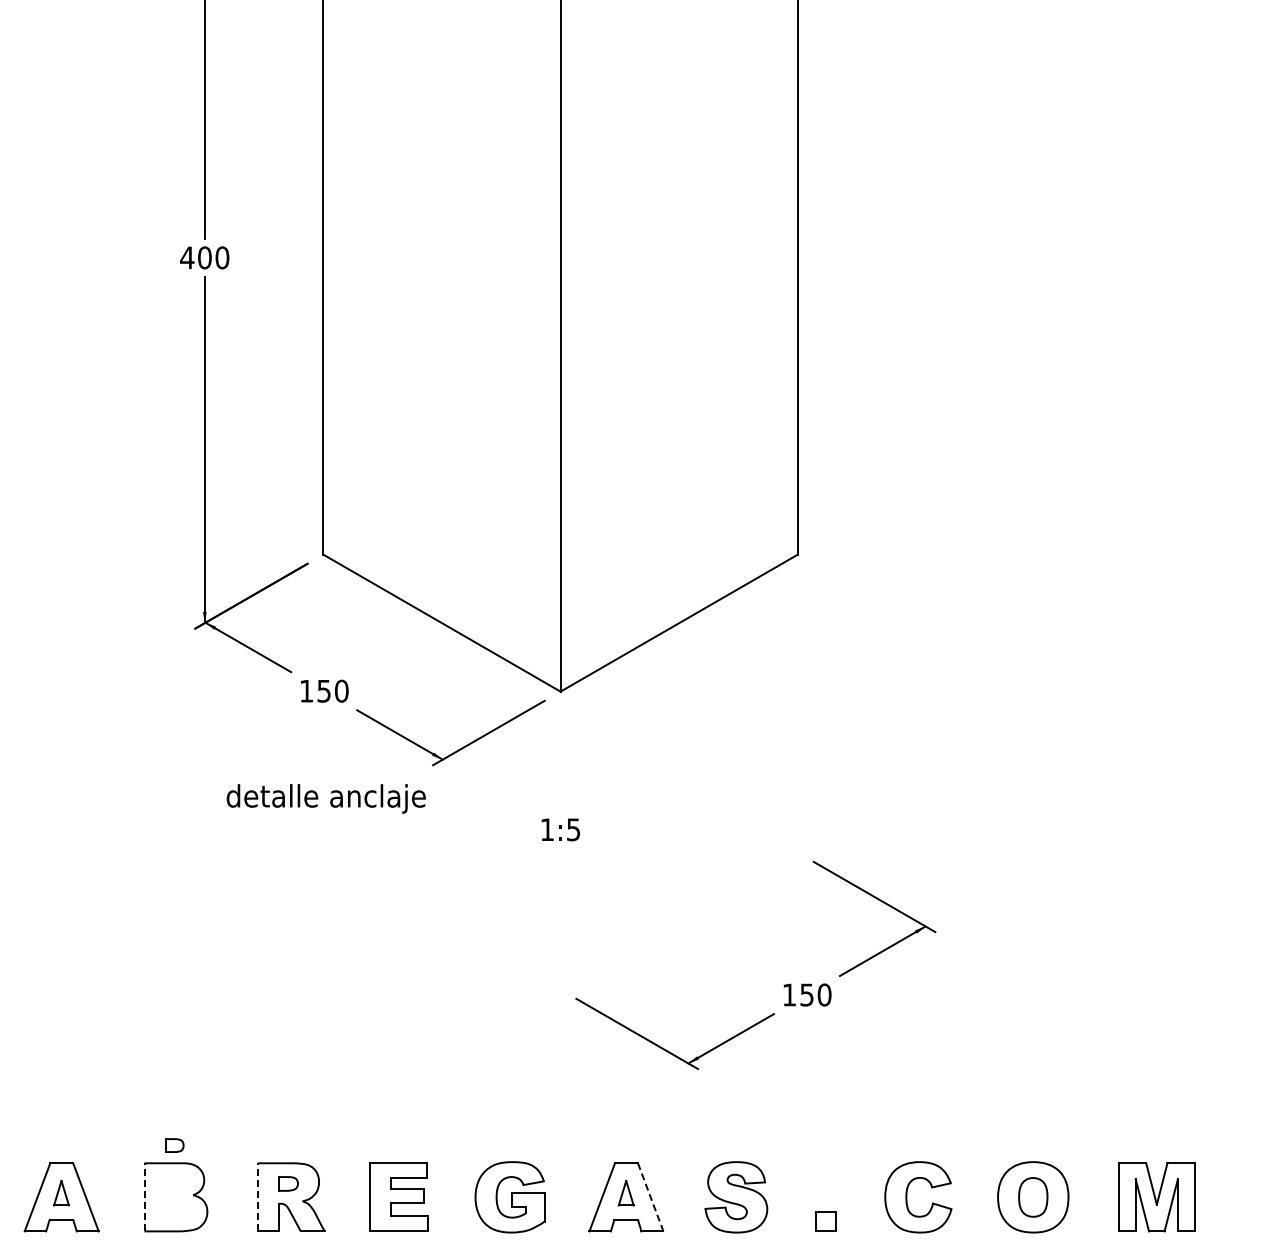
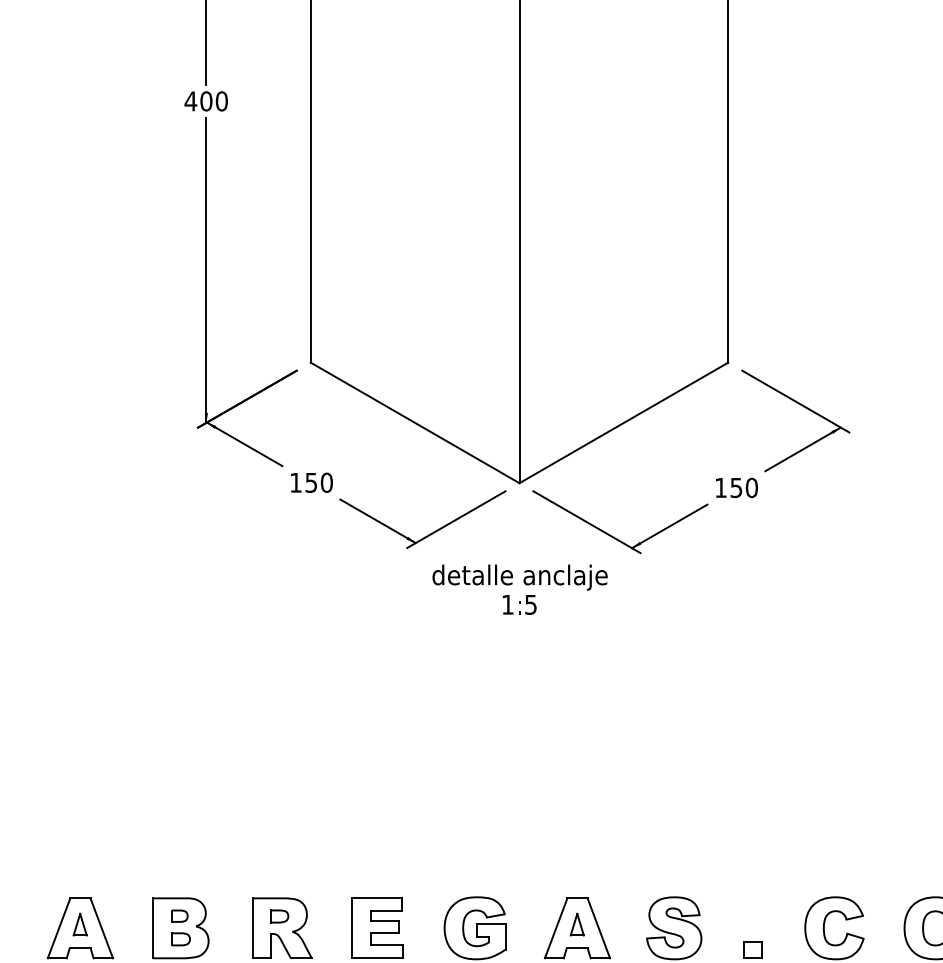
text: (325, 798) -> (519, 577), moved
part: (783, 985) -> (715, 479), moved
part: (174, 1145) -> (179, 916), moved
line: (144, 1196) -> (153, 927), dashed -> solid
line: (257, 1196) -> (252, 927), dashed -> solid
line: (650, 1197) -> (598, 928), dashed -> solid
part: (176, 1209) -> (181, 939), added

